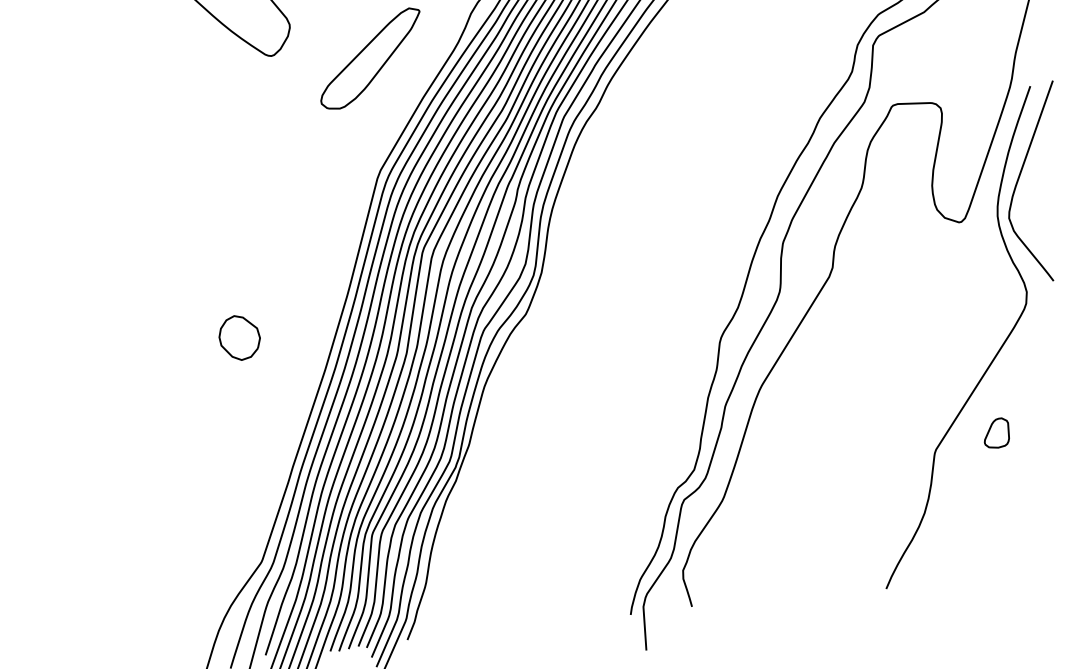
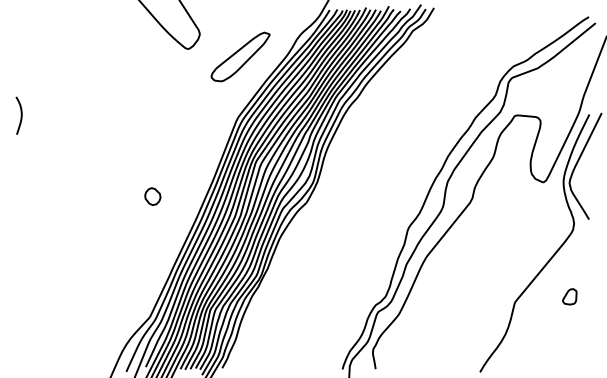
part: (239, 337) -> (152, 196), size x0.71
part: (995, 432) -> (569, 296), moved

